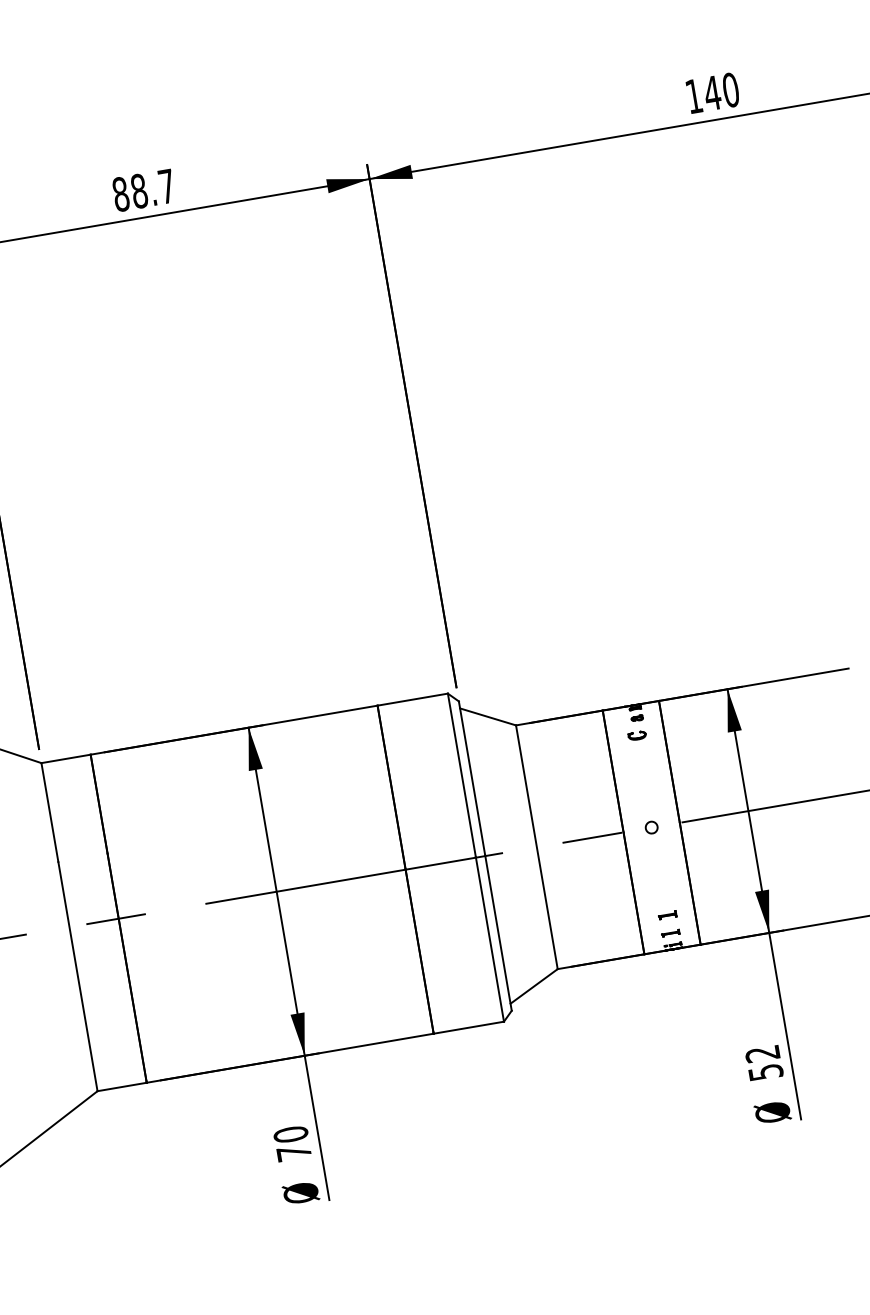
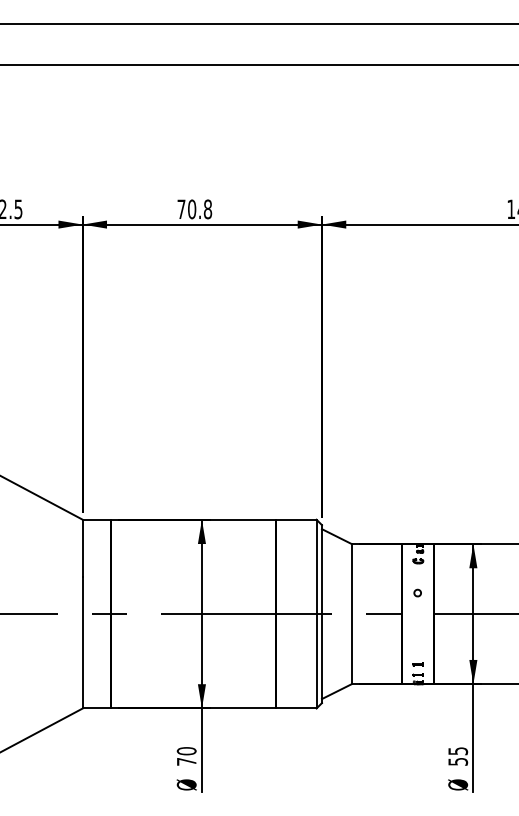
text: (143, 190) -> (194, 209), 88.7 -> 70.8
part: (651, 826) -> (417, 592), moved
text: (763, 1054) -> (458, 751), 52 -> 55

